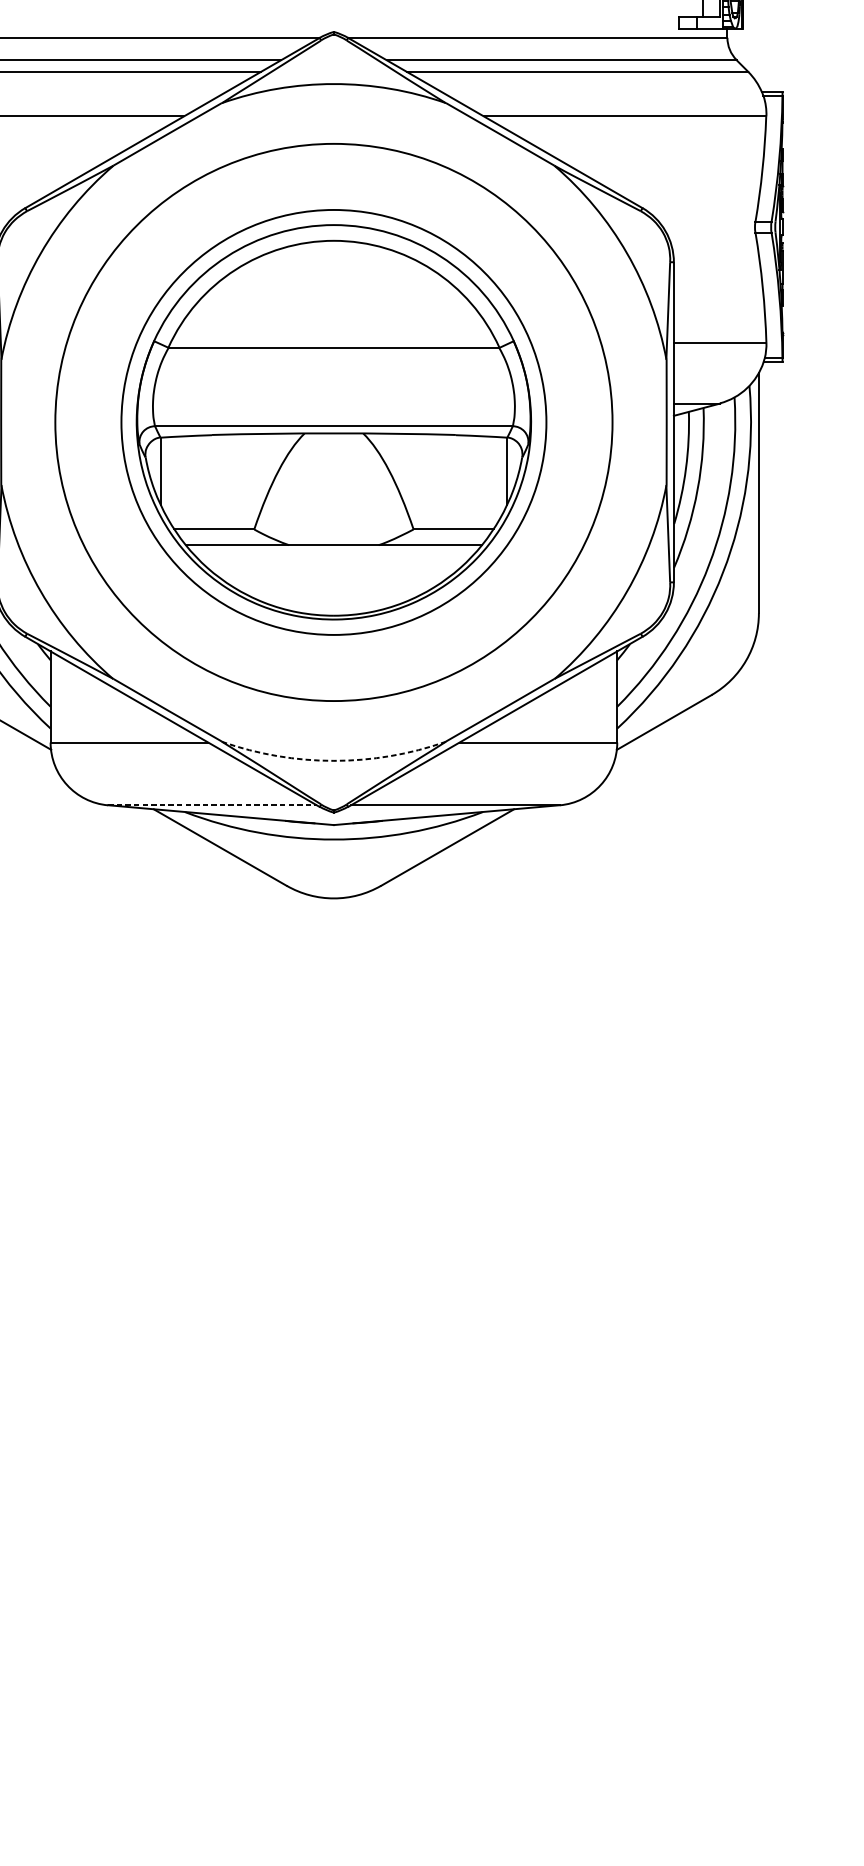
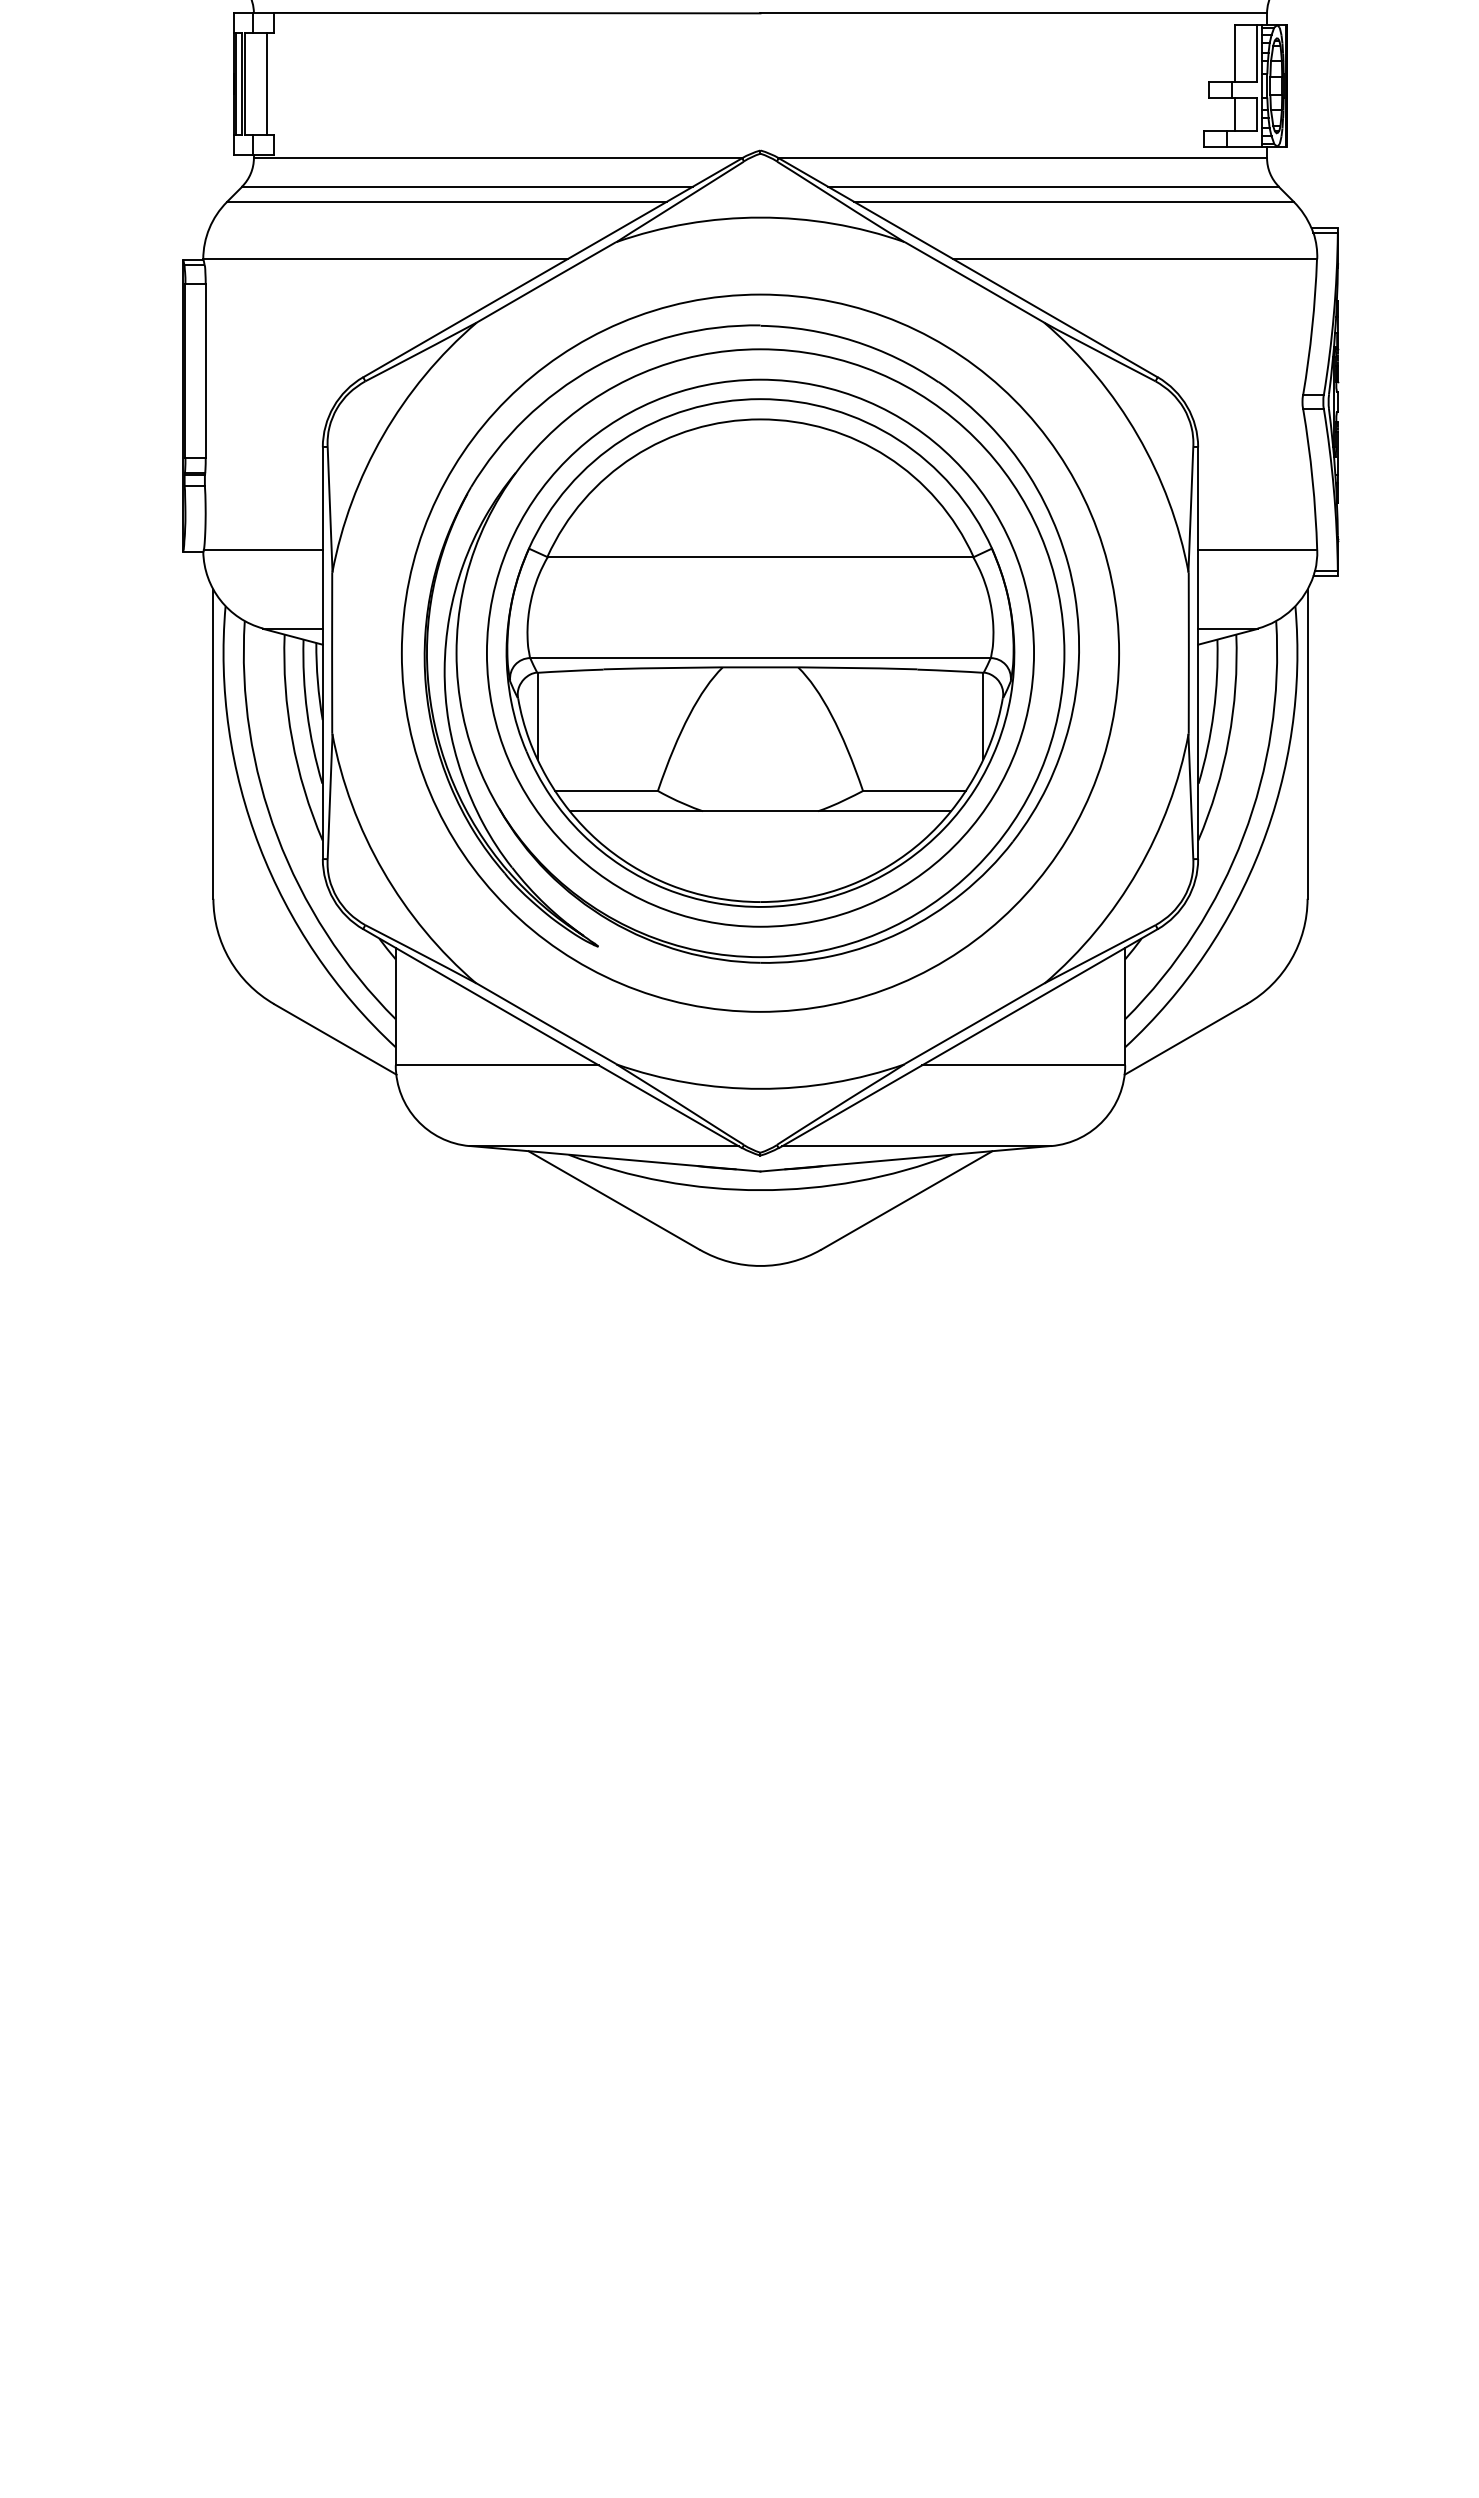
part: (326, 414) -> (751, 643), added
arc: (333, 760) -> (760, 1088), dashed -> solid
line: (212, 805) -> (604, 1146), dashed -> solid

